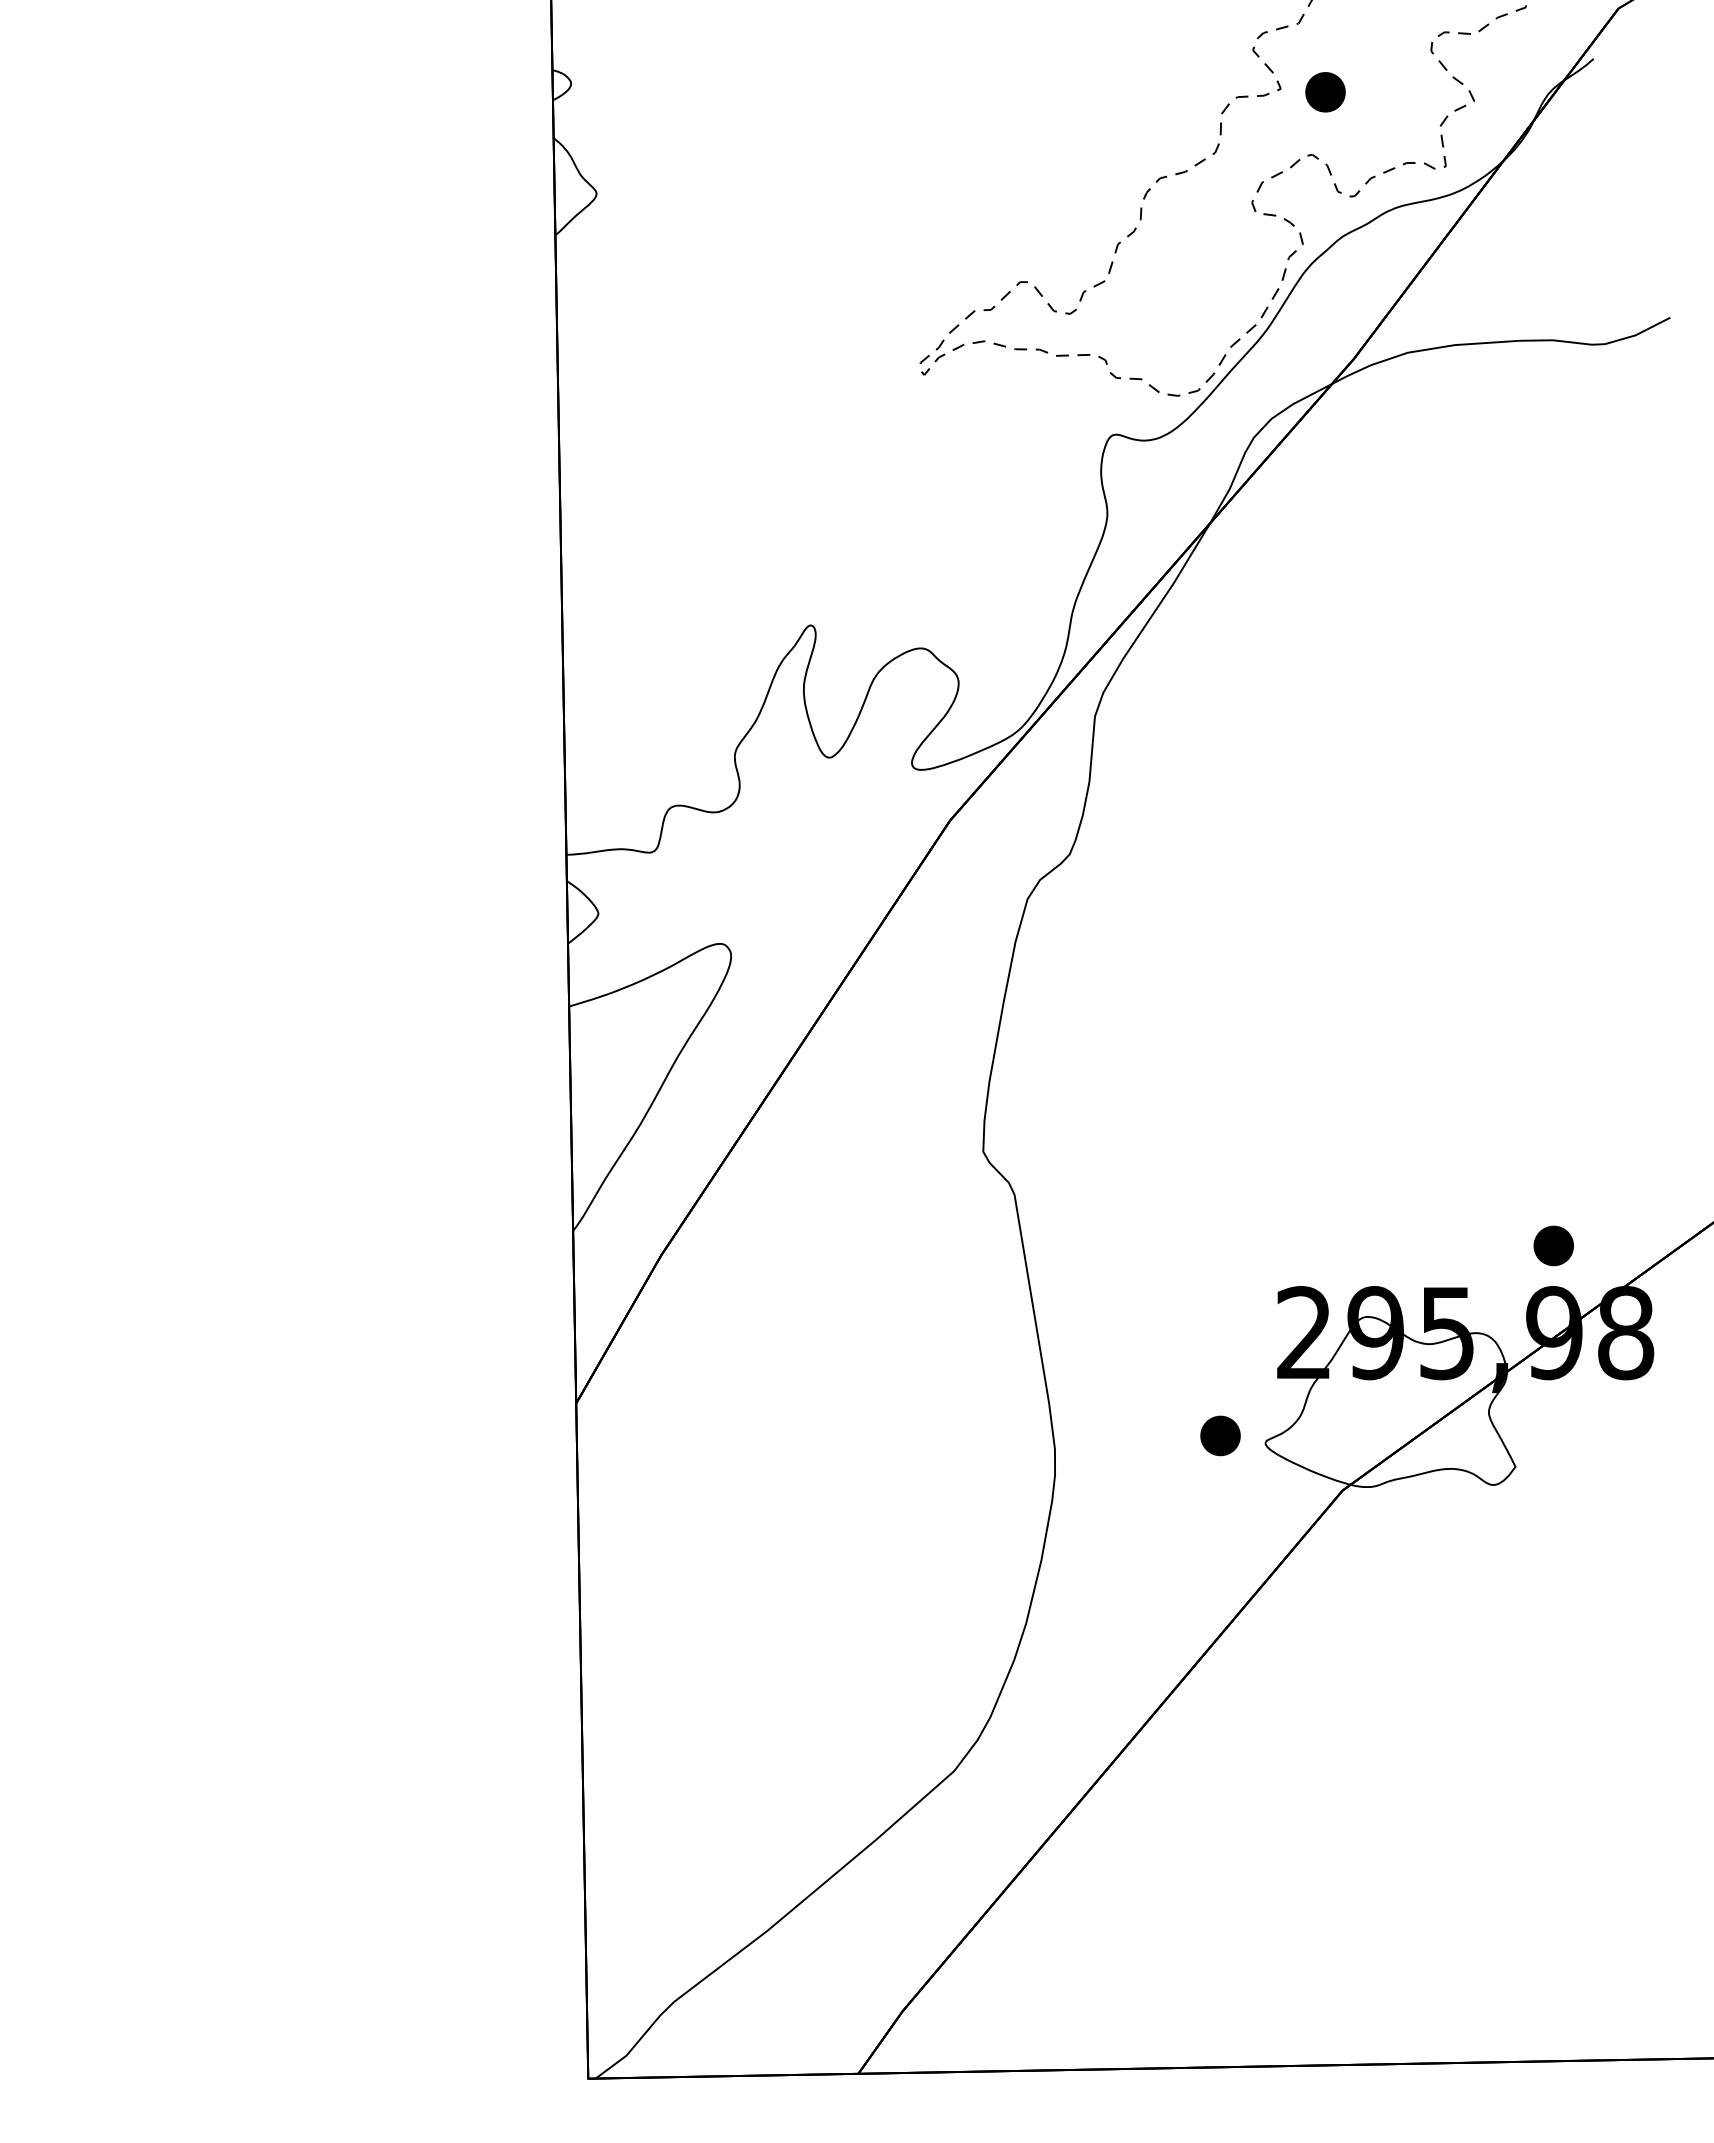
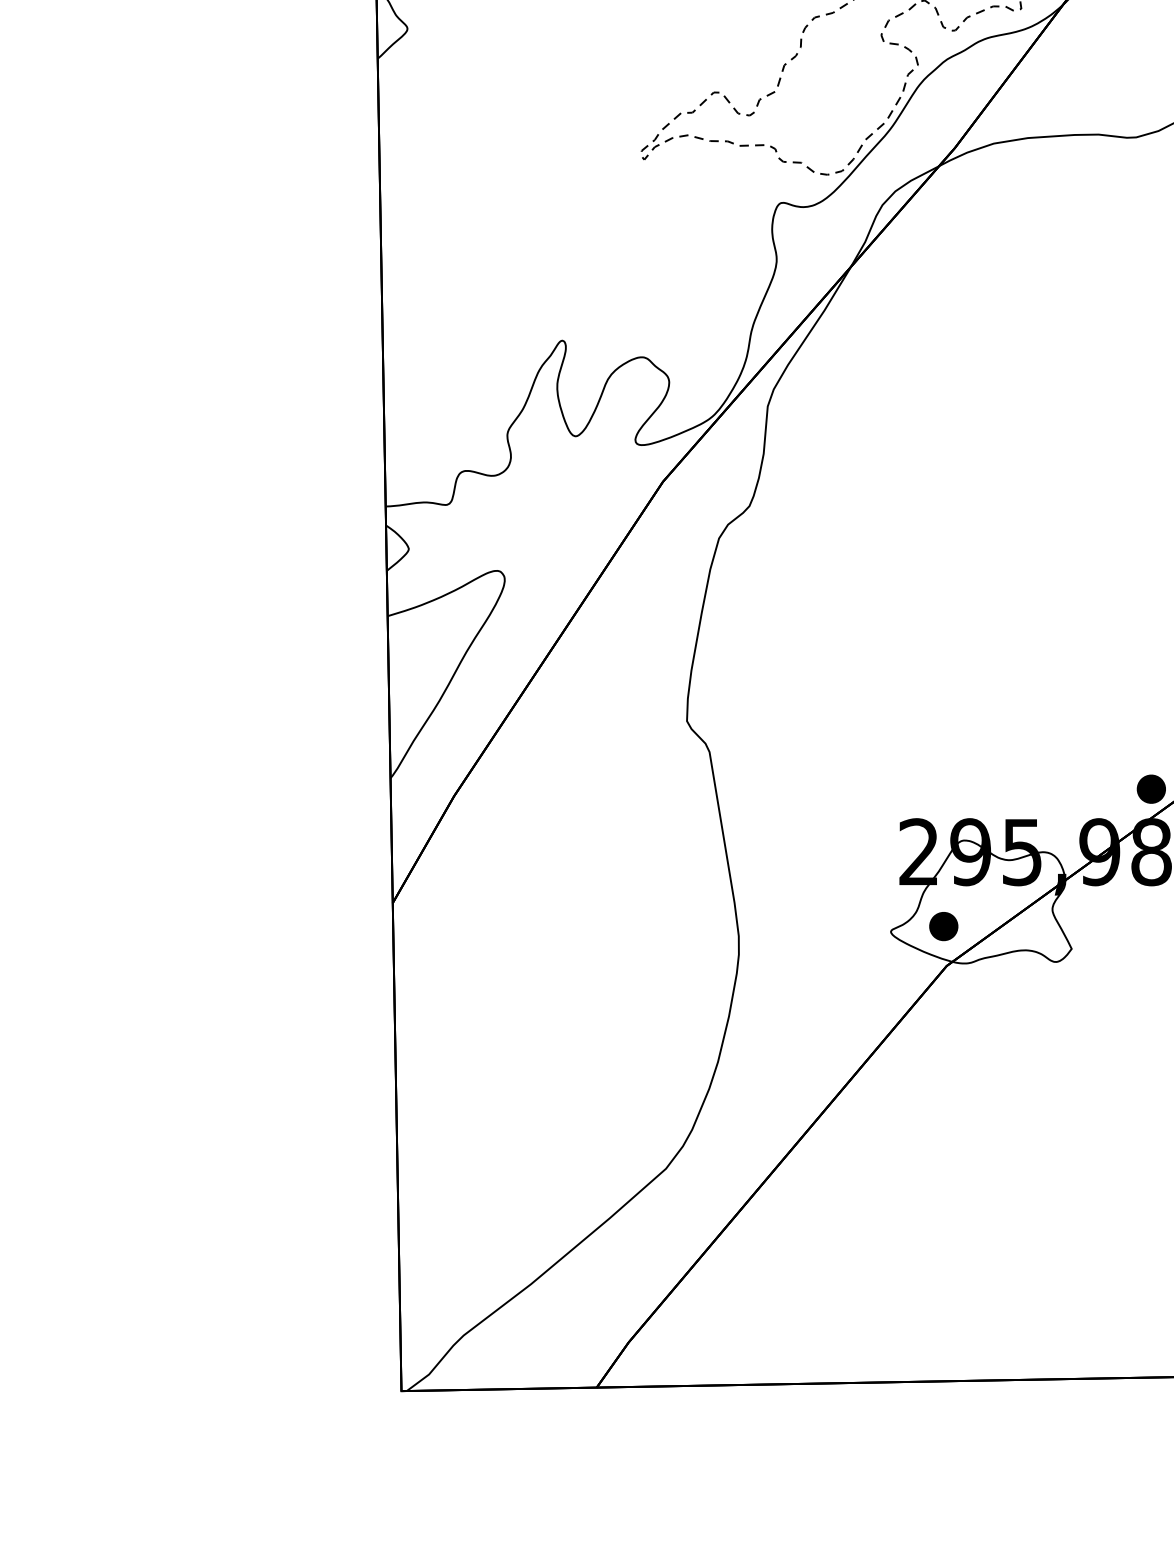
part: (1553, 1245) -> (1151, 788), moved
part: (1220, 1435) -> (943, 926), moved

